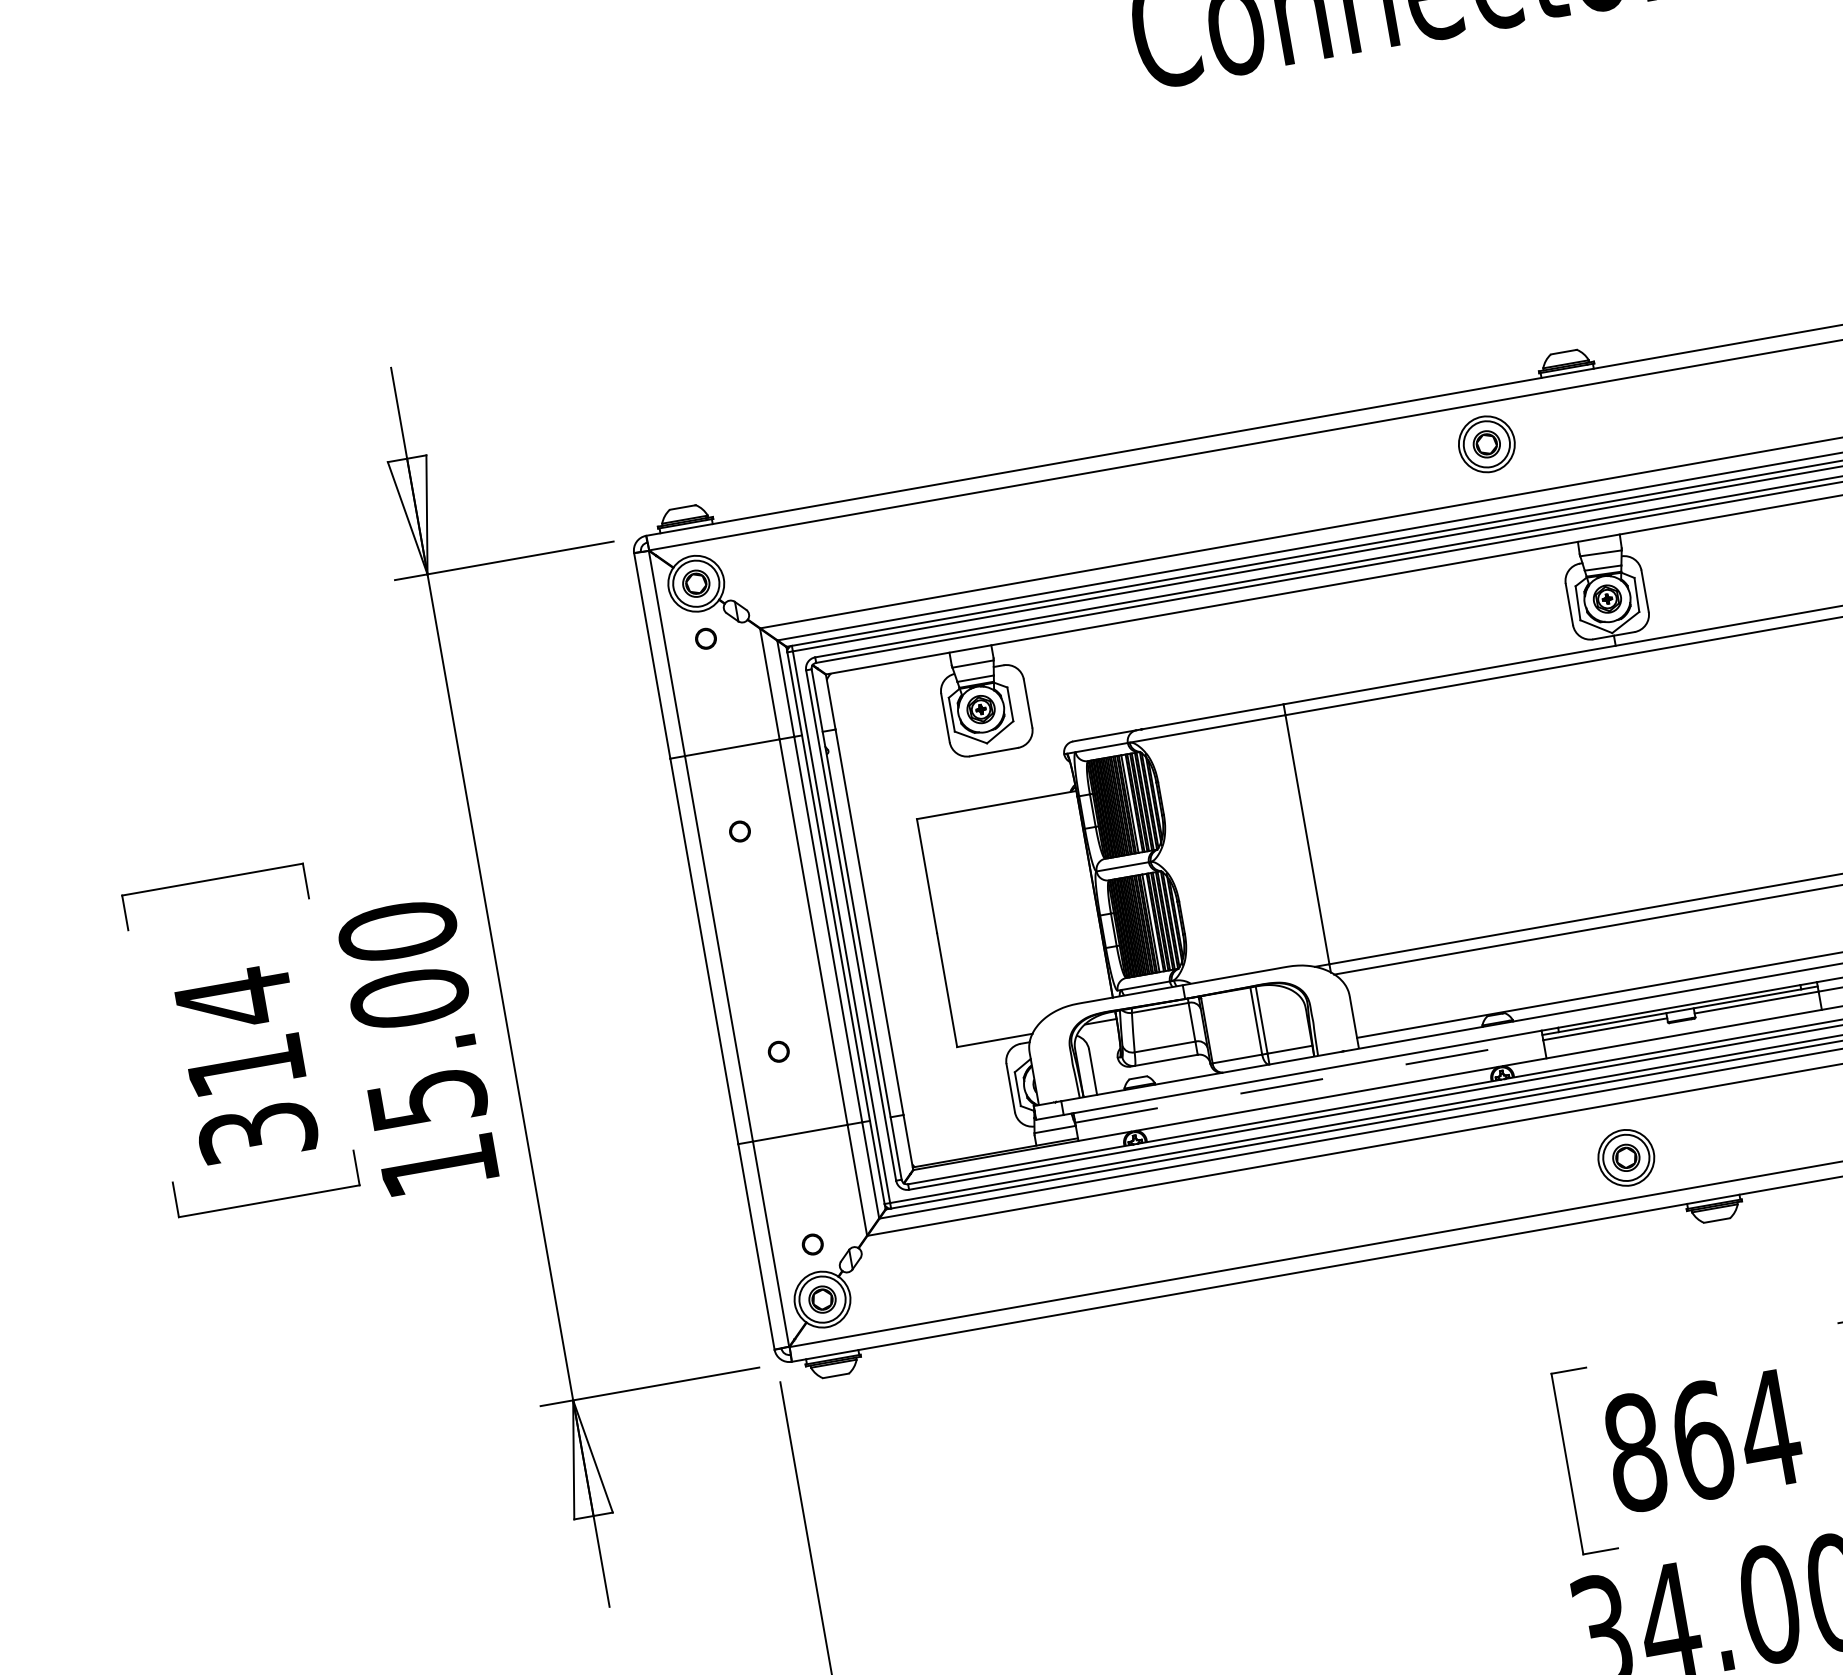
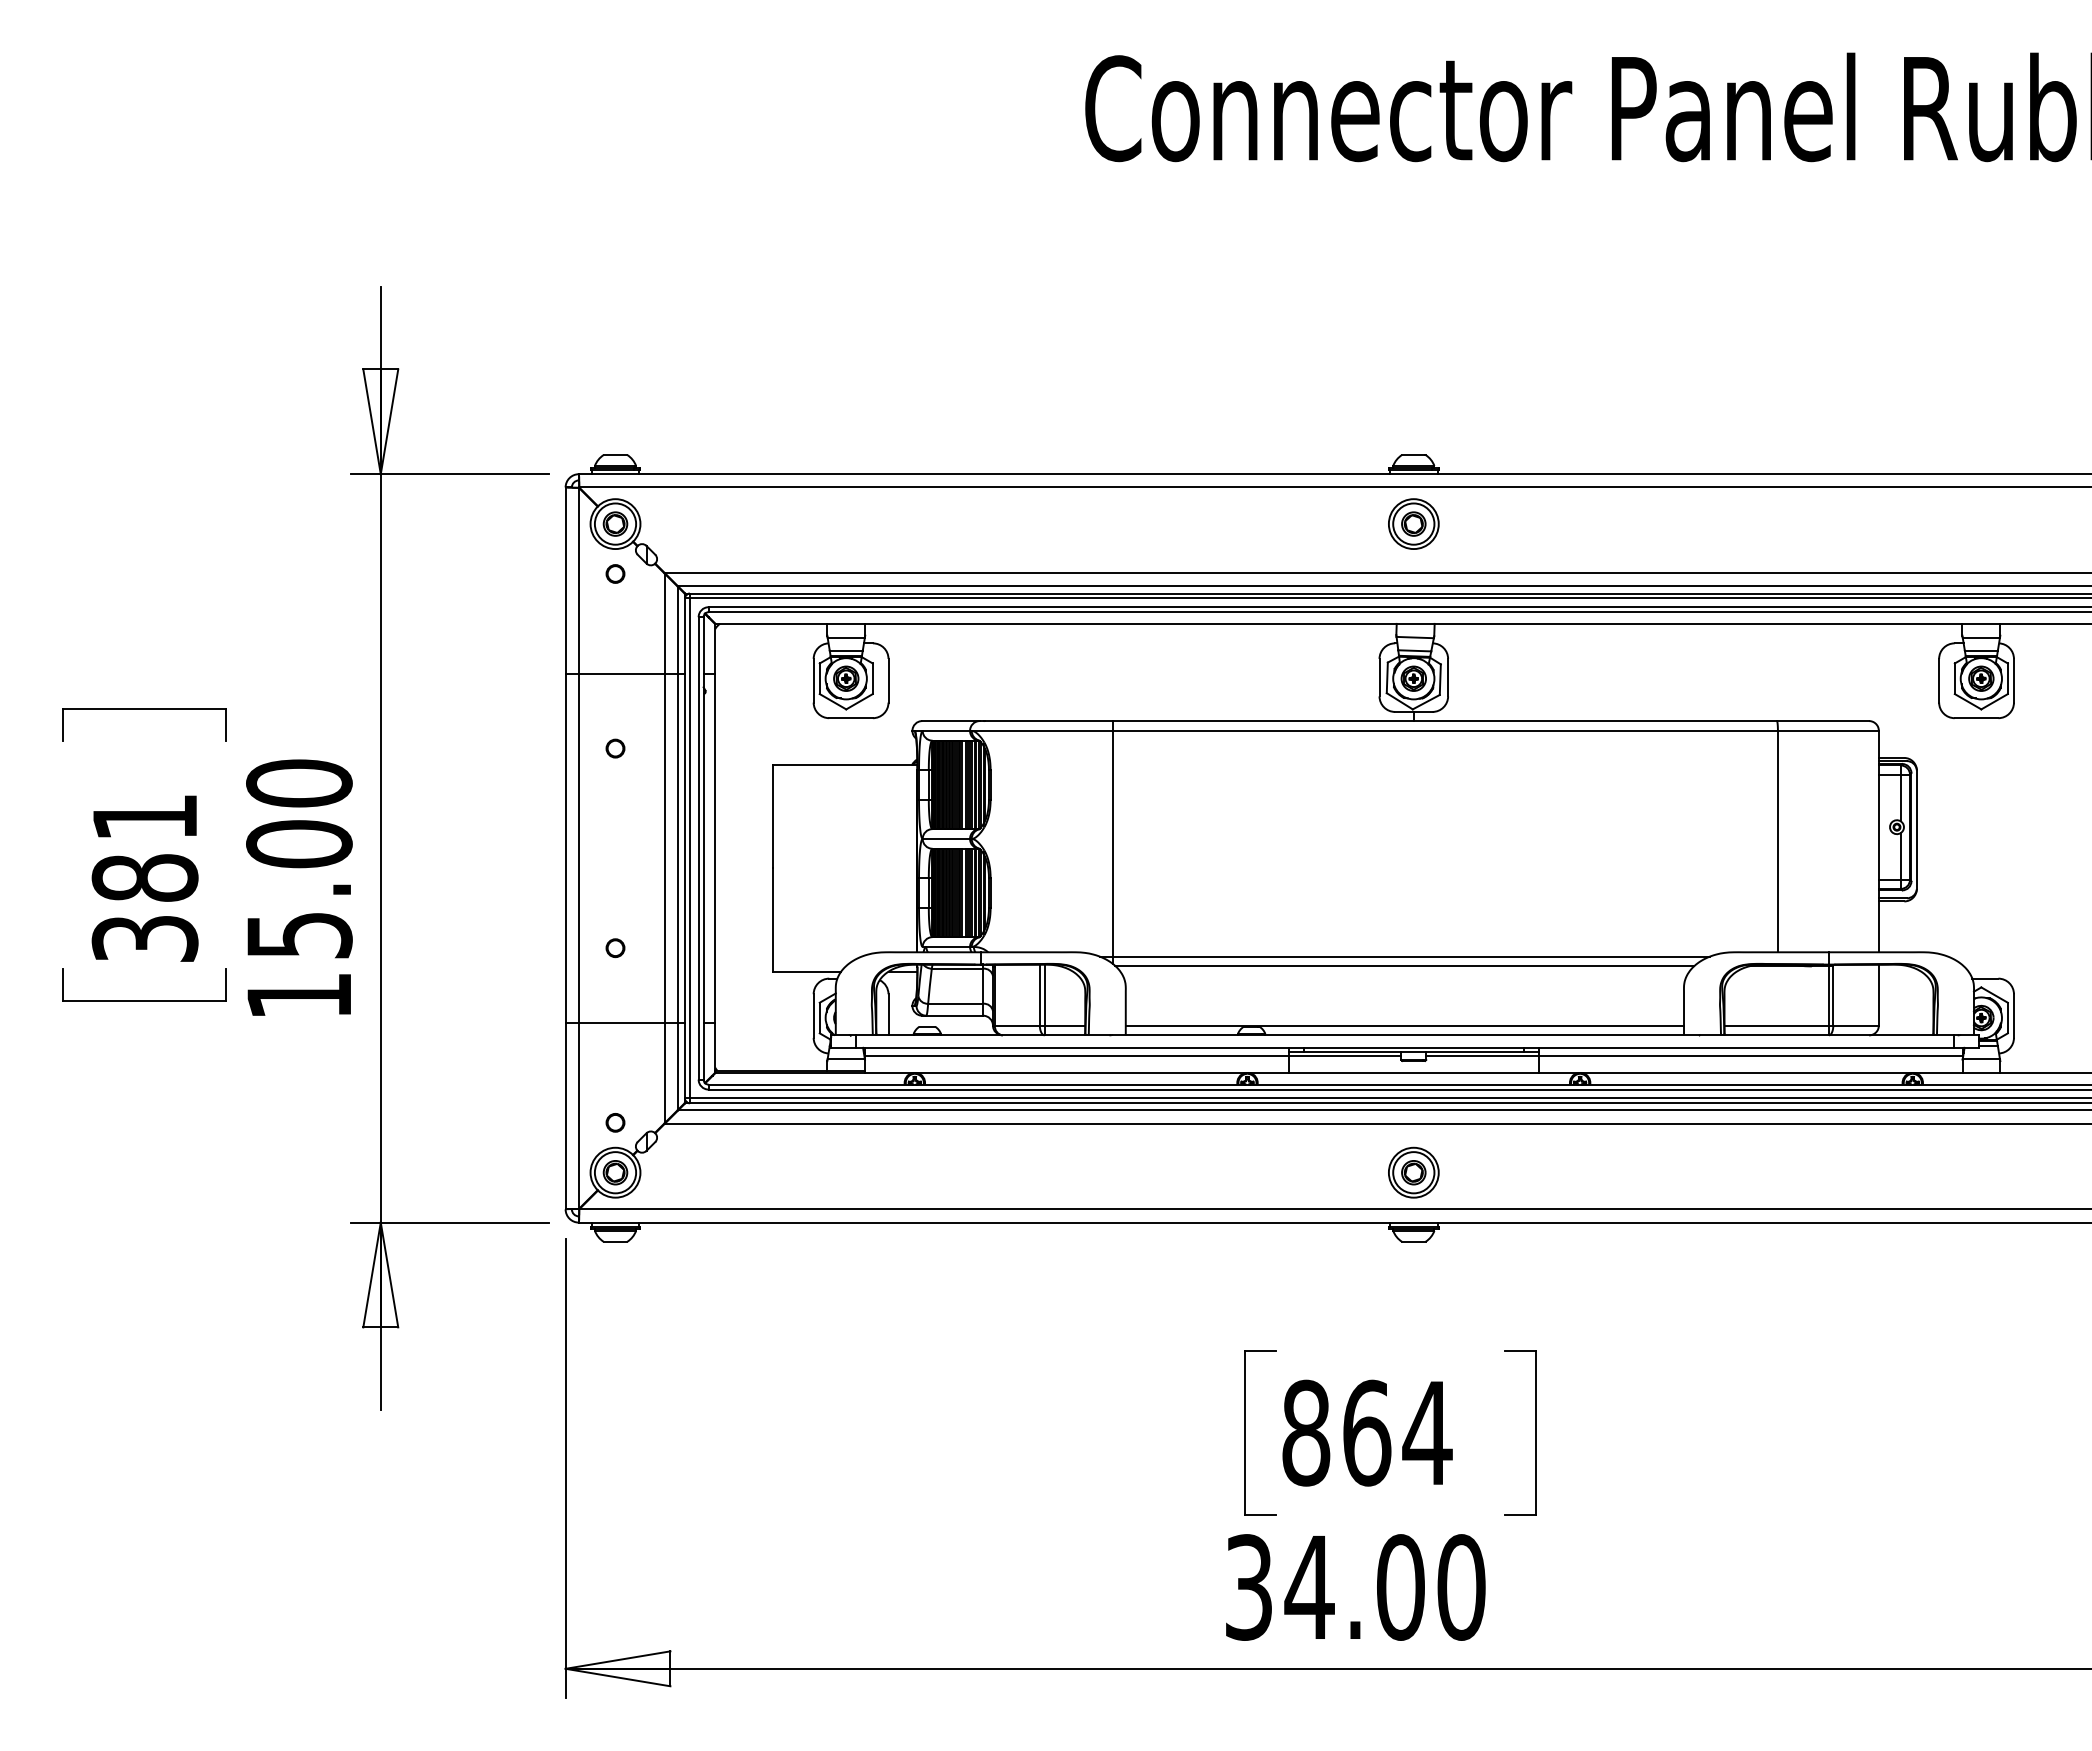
part: (1486, 443) -> (1413, 523), moved
text: (239, 1031) -> (144, 846), 314 -> 381
line: (1309, 1081) -> (1077, 1056), dashed -> solid
part: (1625, 1157) -> (1413, 1172), moved

